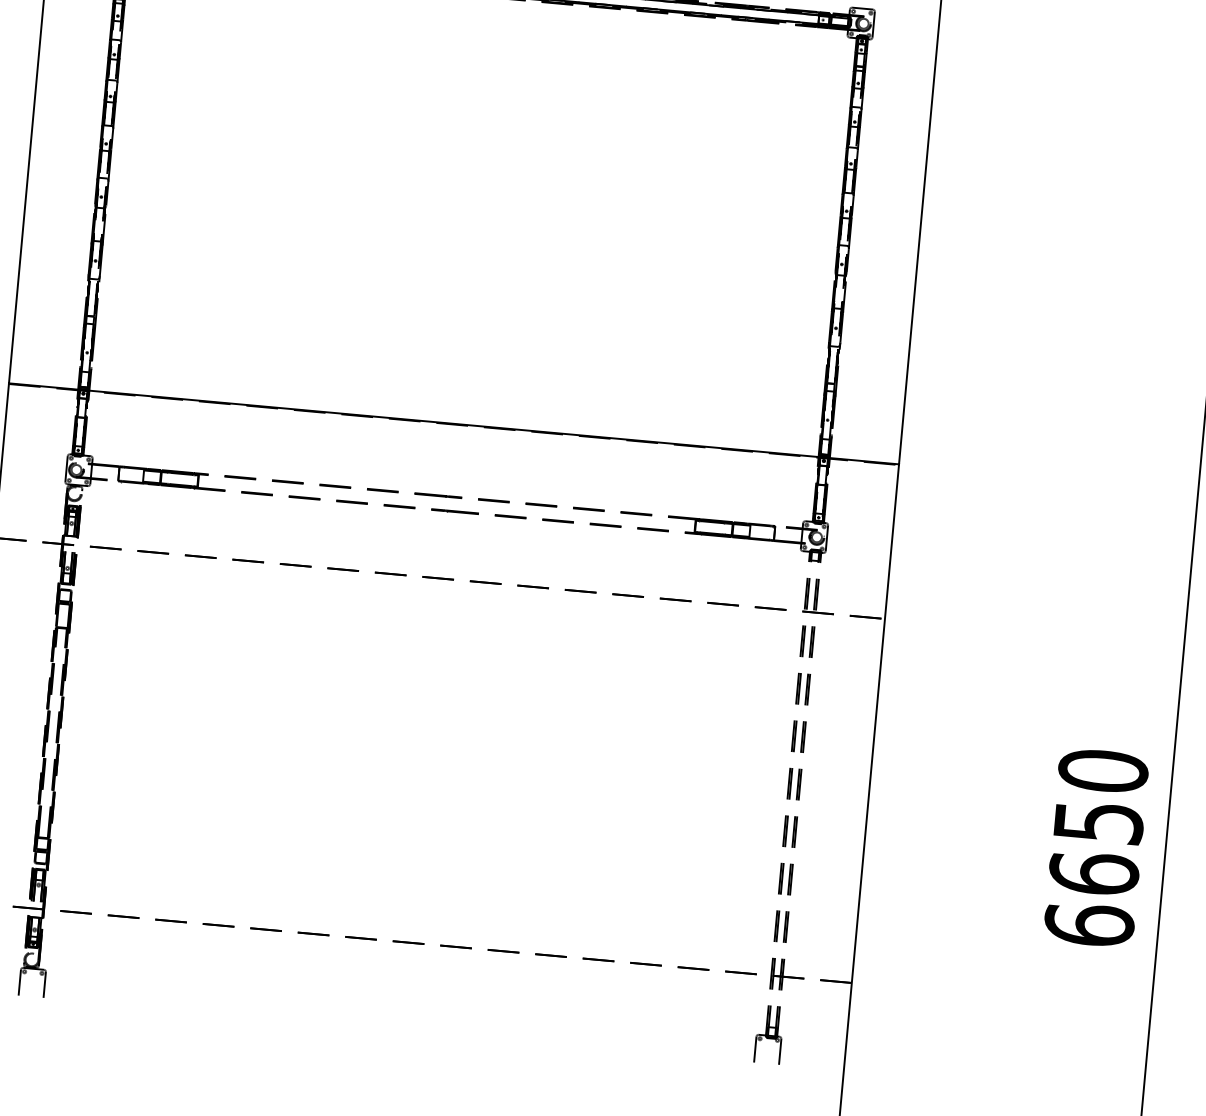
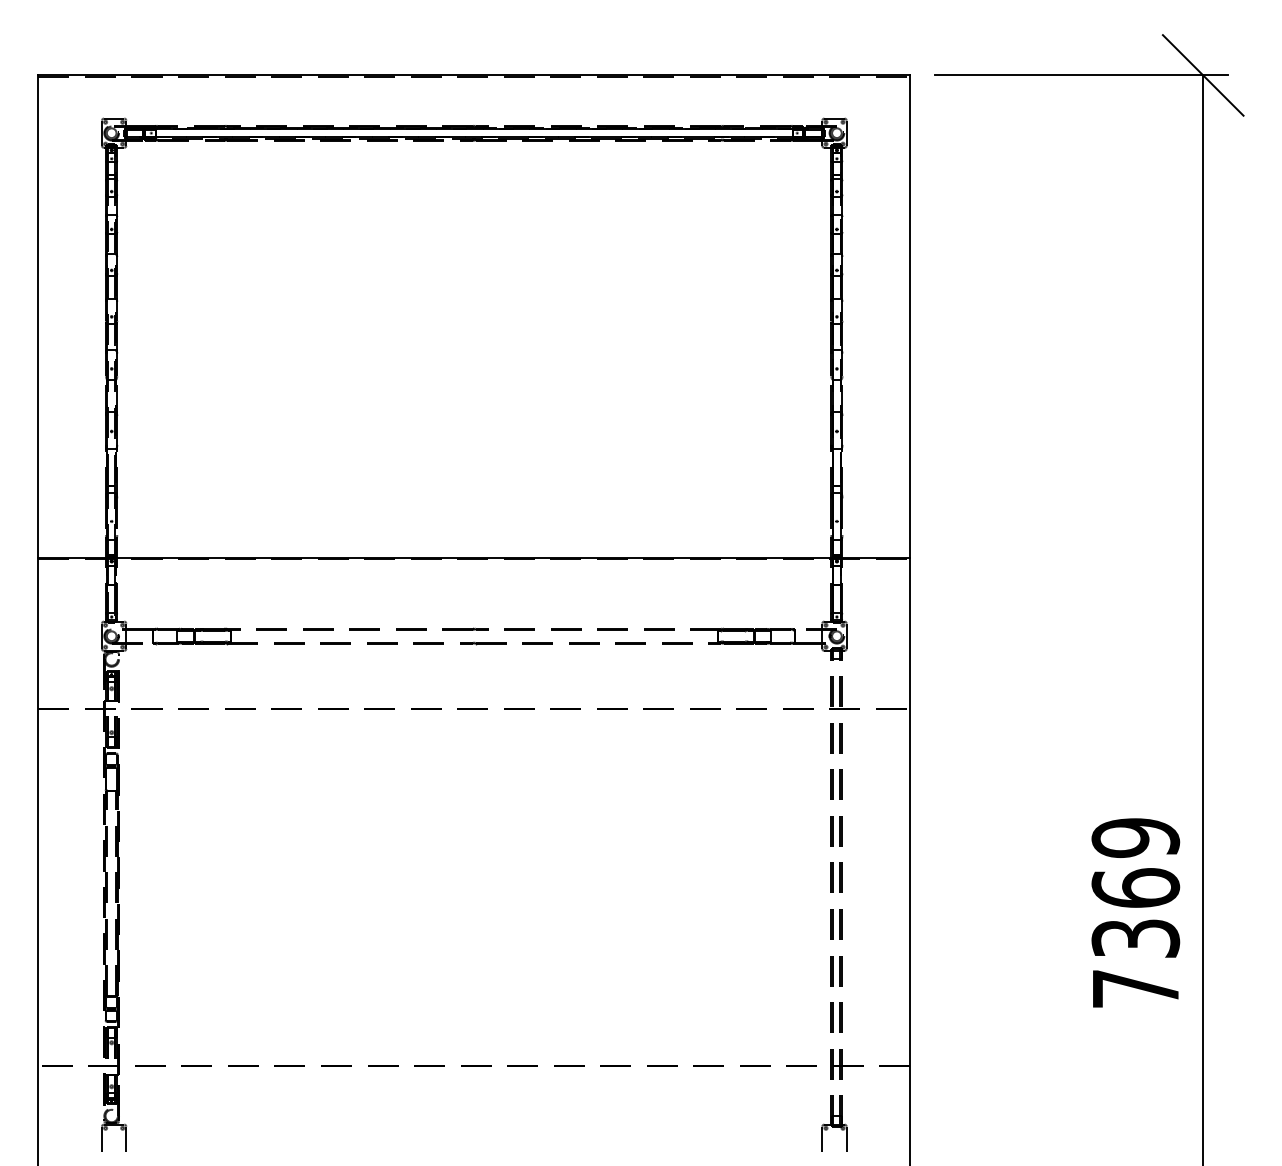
text: (1096, 848) -> (1135, 913), 6650 -> 7369

